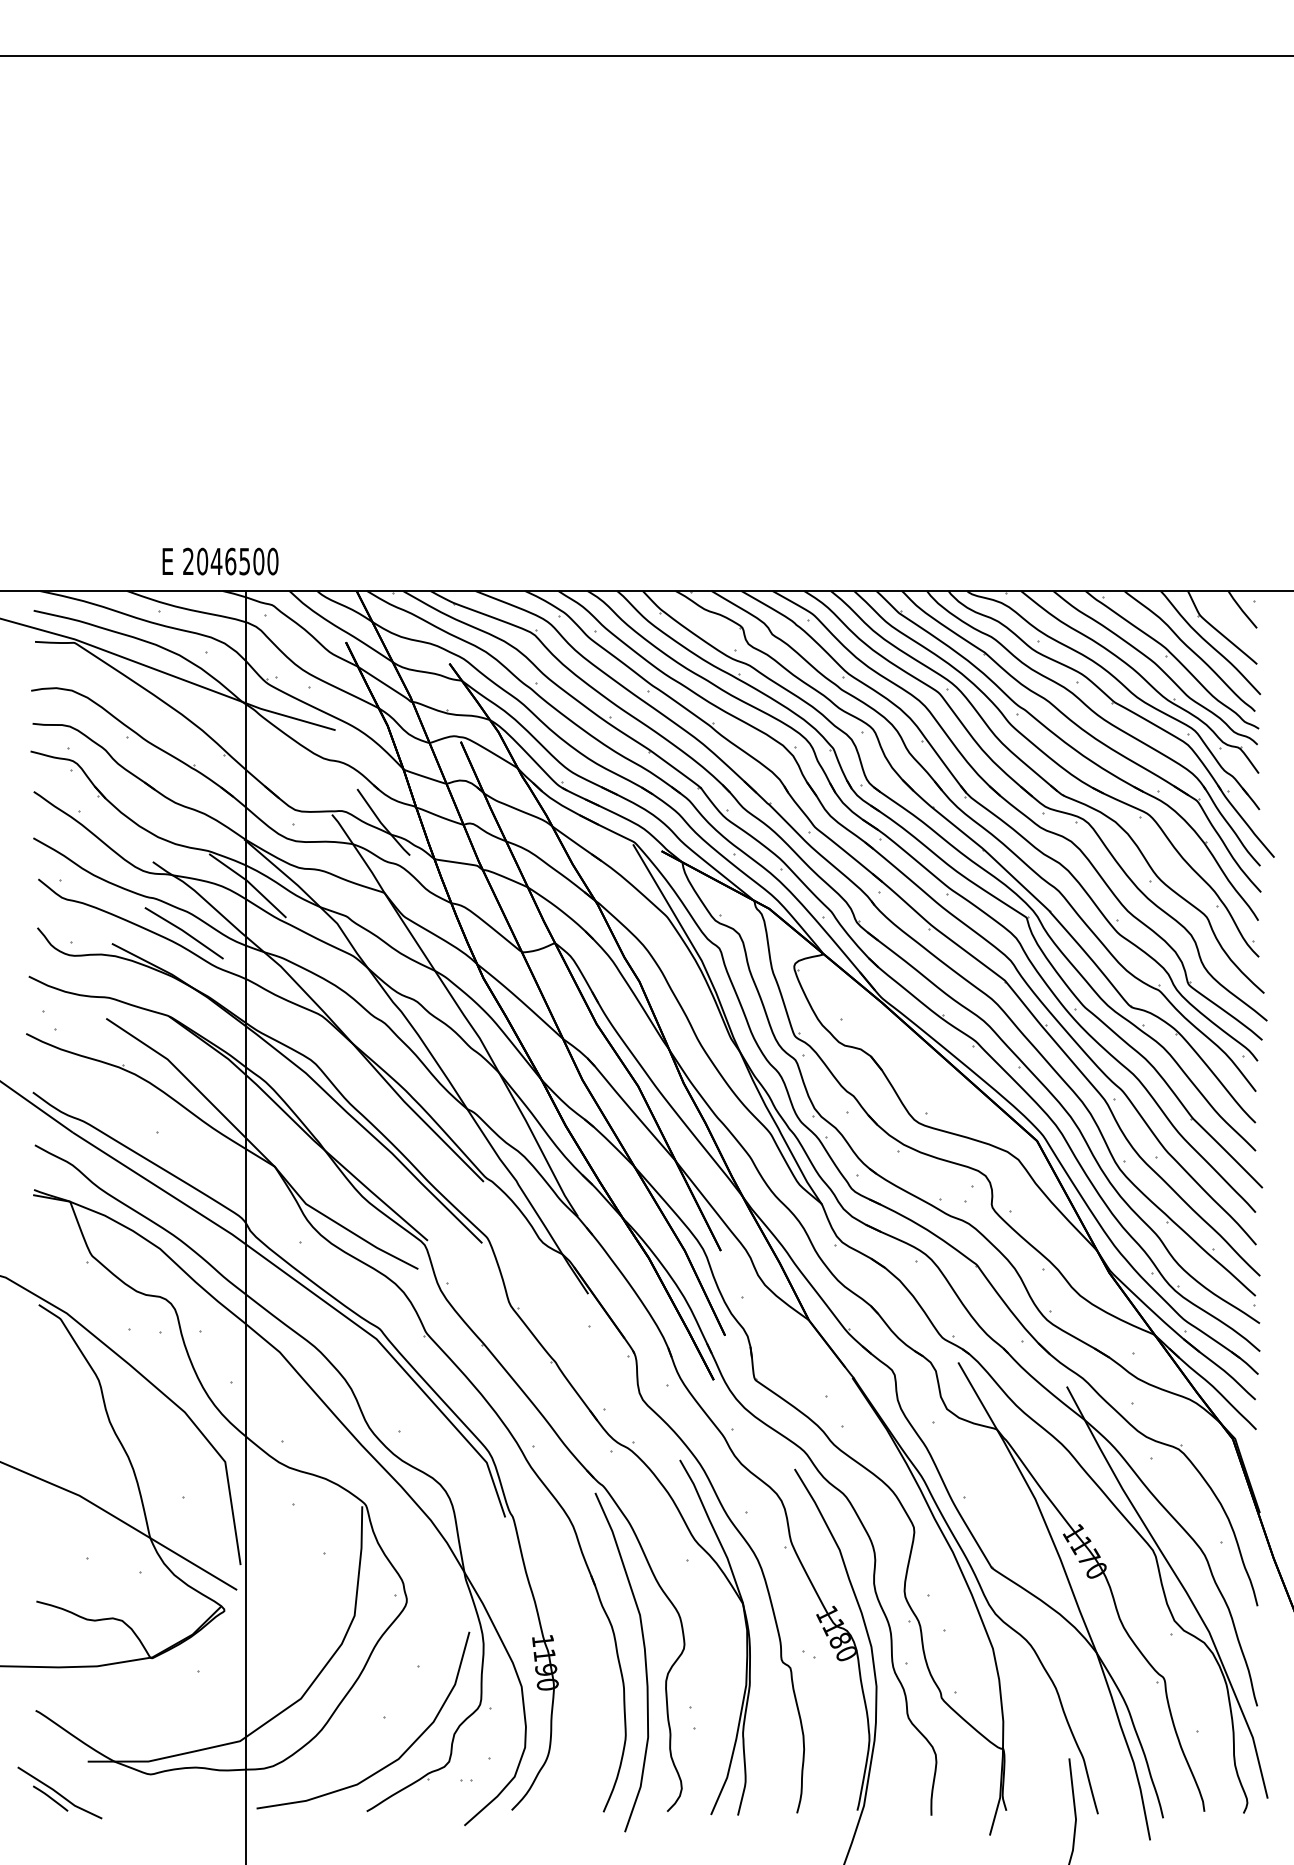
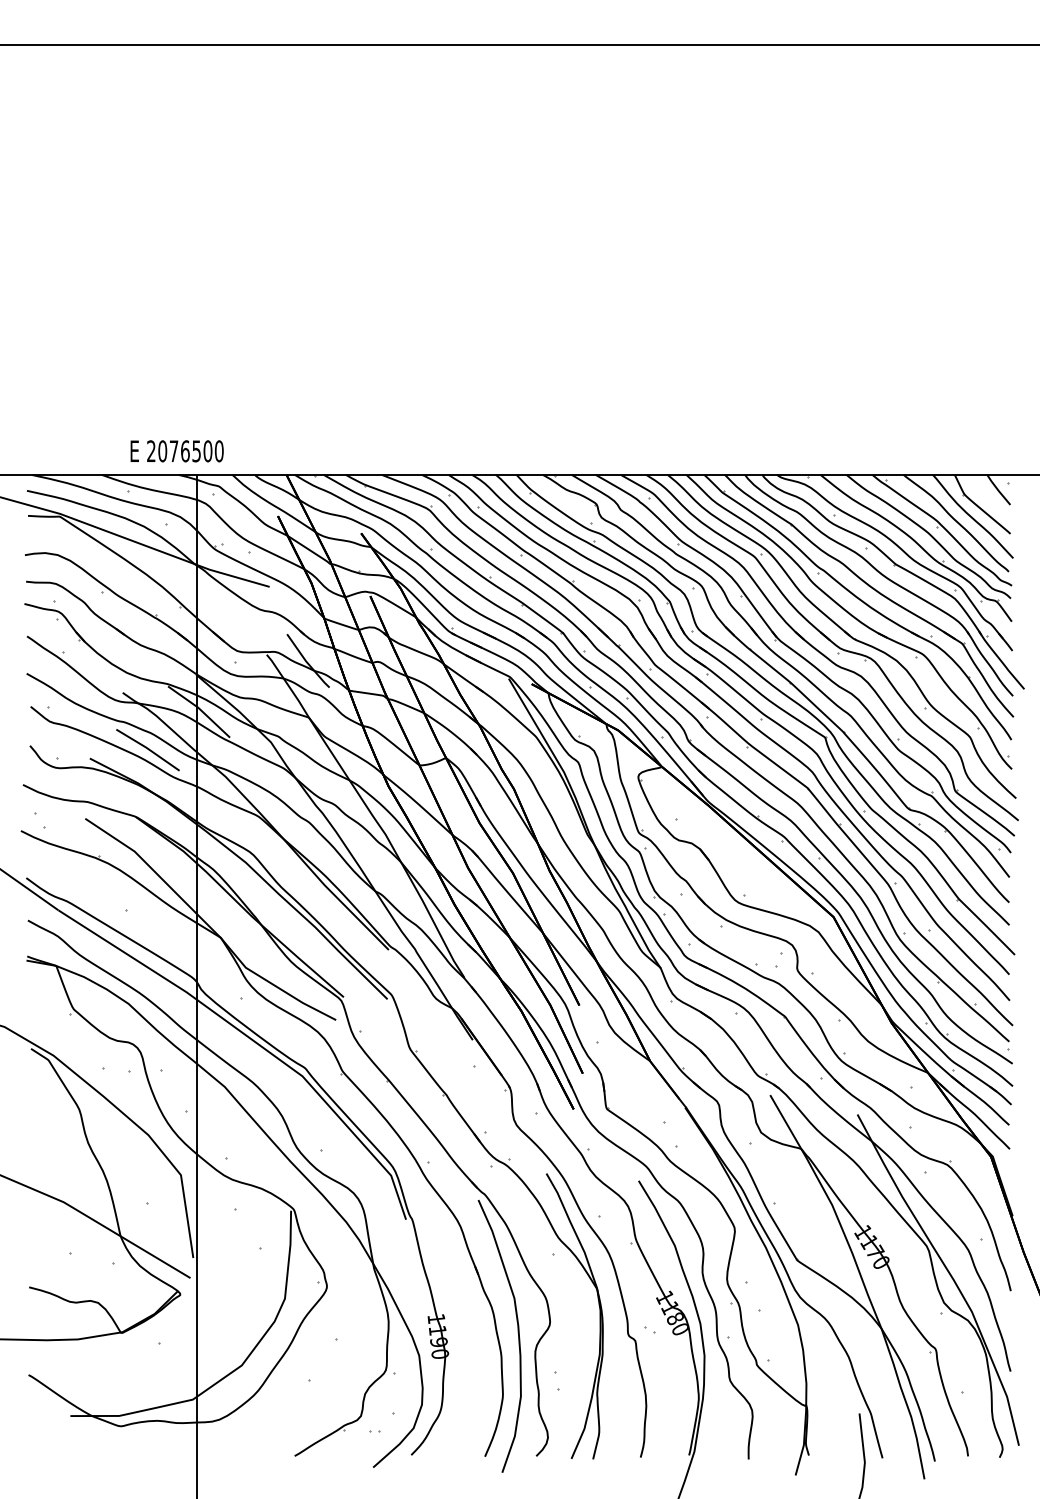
text: (216, 561) -> (173, 451), 2046500 -> 2076500
curve: (387, 1764) -> (311, 1418), removed
part: (59, 1792) -> (47, 1440), removed

